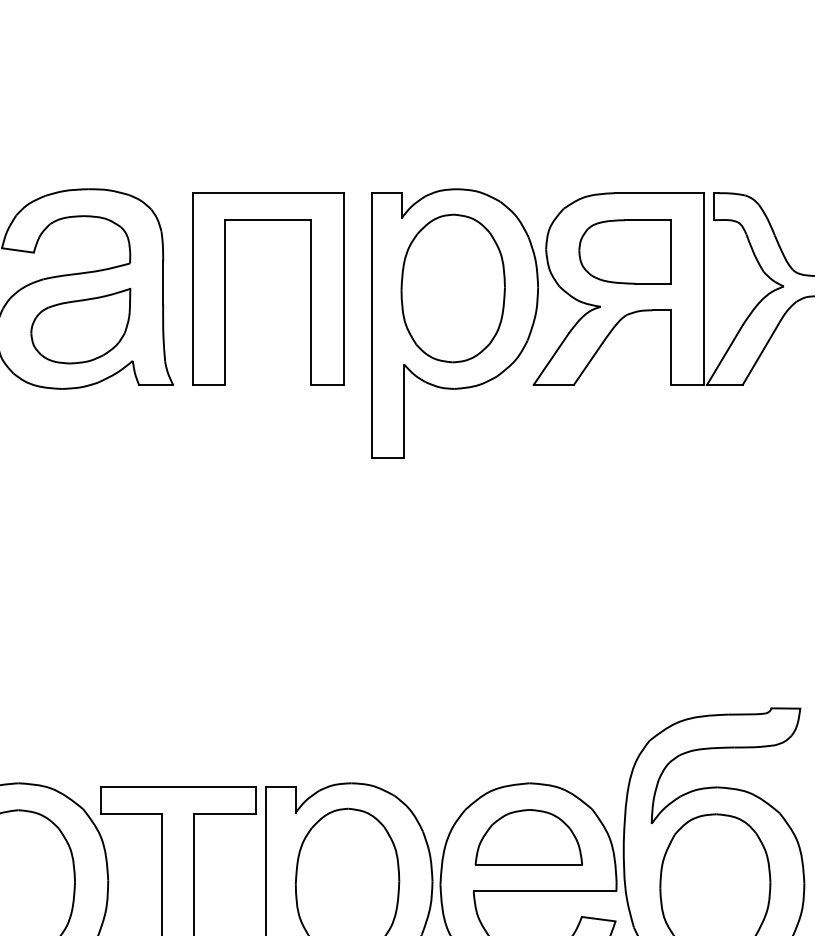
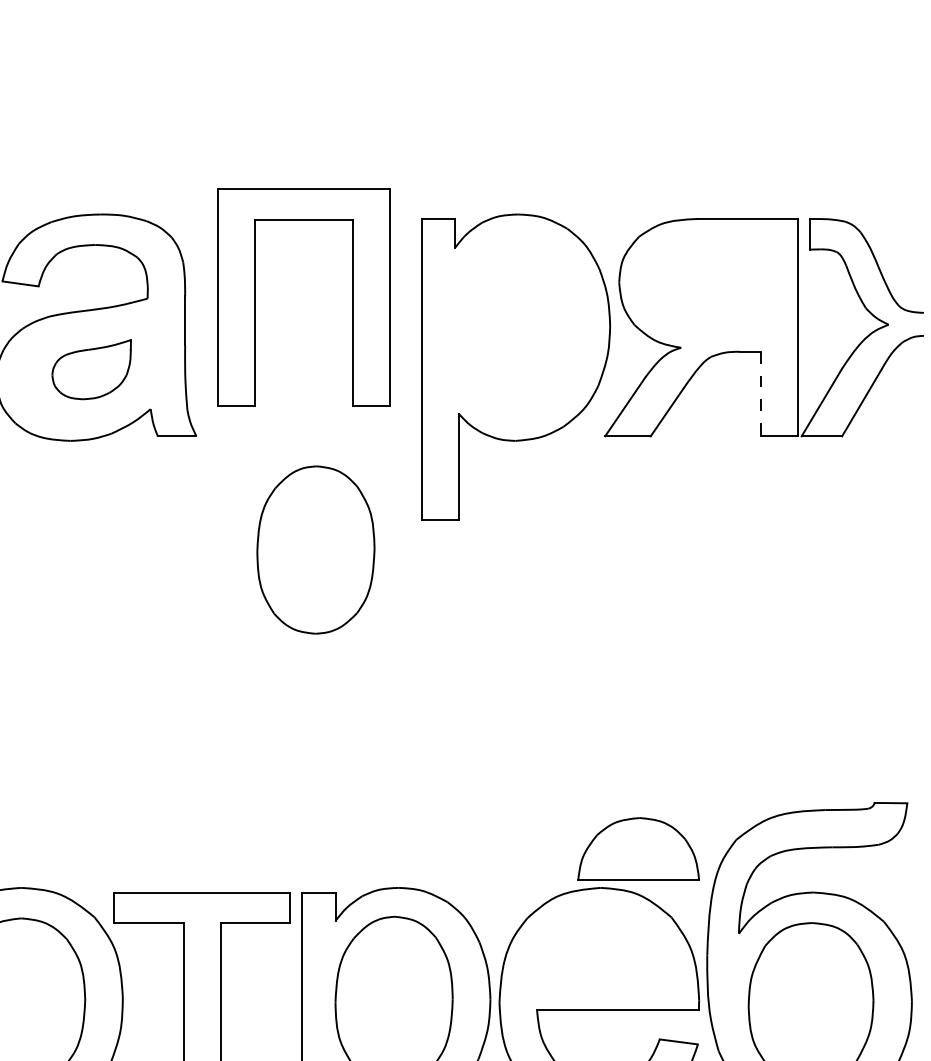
part: (624, 251) -> (708, 285), removed
part: (225, 288) -> (255, 297), moved
part: (452, 288) -> (315, 549), moved
part: (80, 325) -> (91, 369), size x0.7
line: (671, 348) -> (761, 394), solid -> dashed
part: (528, 836) -> (638, 848), moved

